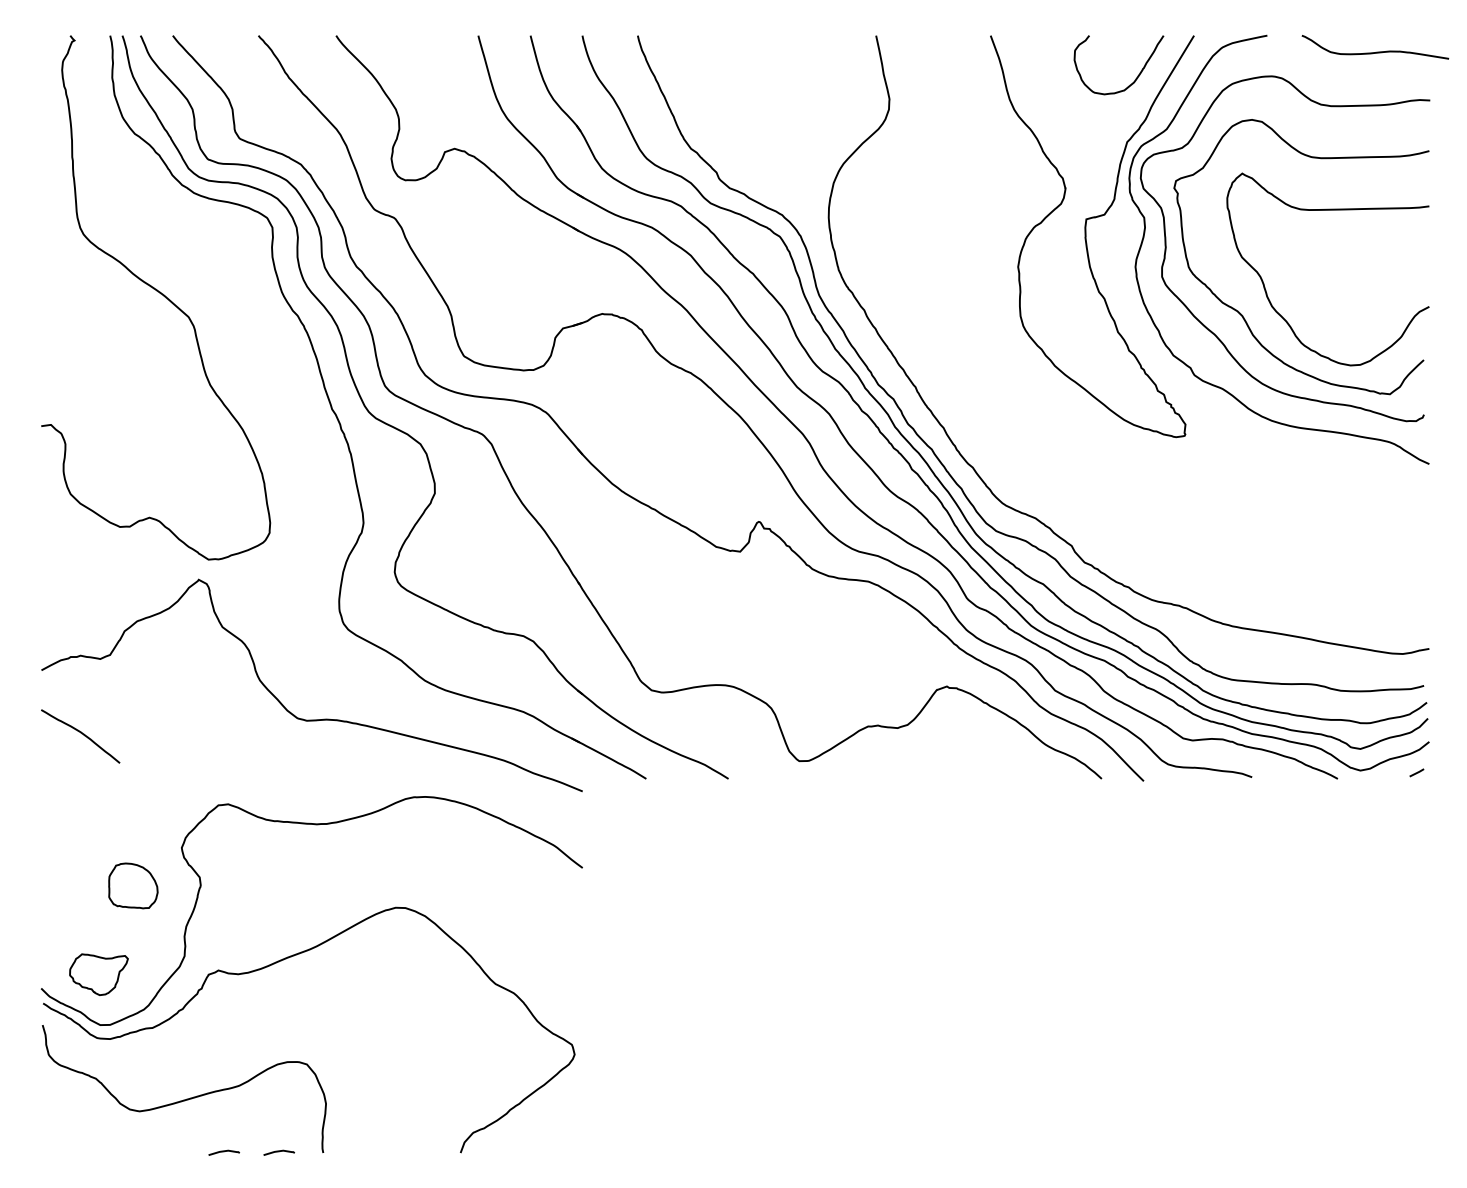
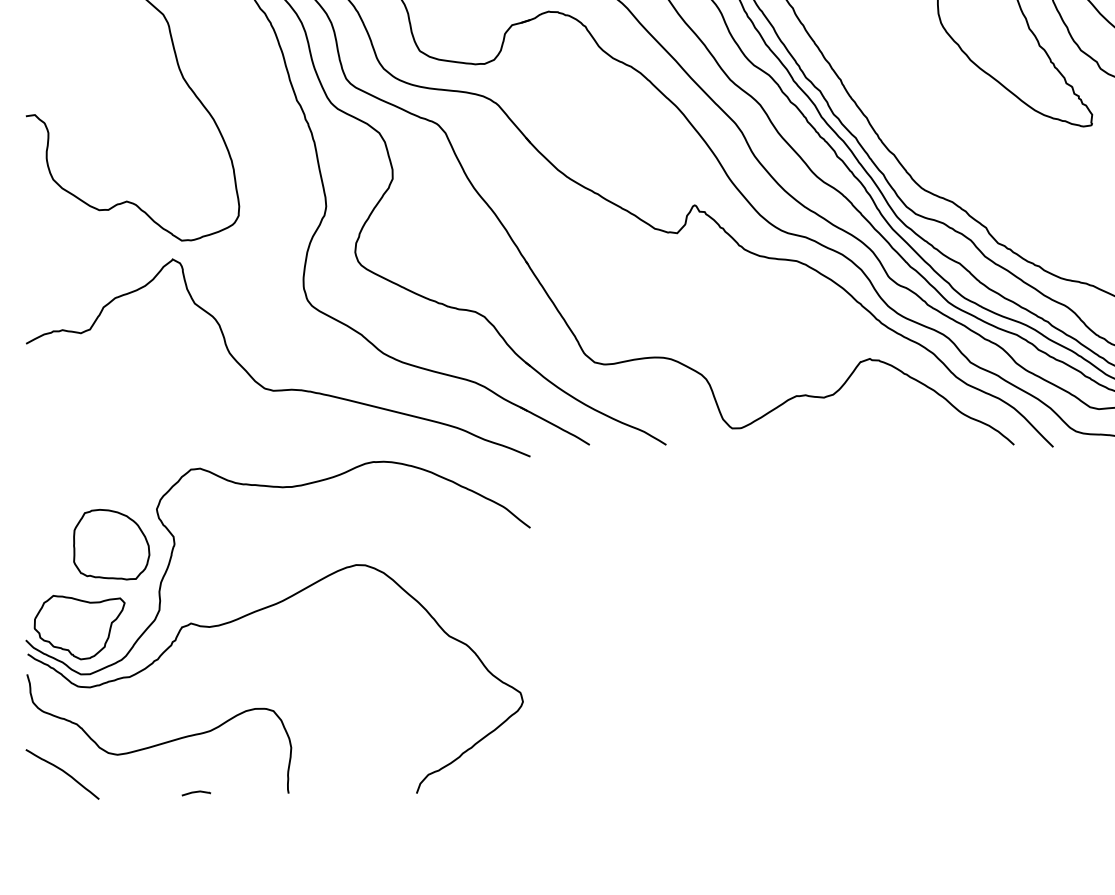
curve: (82, 734) -> (64, 772), moved
part: (133, 885) -> (111, 544), size x1.67
part: (98, 974) -> (79, 627), size x1.67
curve: (278, 1152) -> (246, 793), removed

